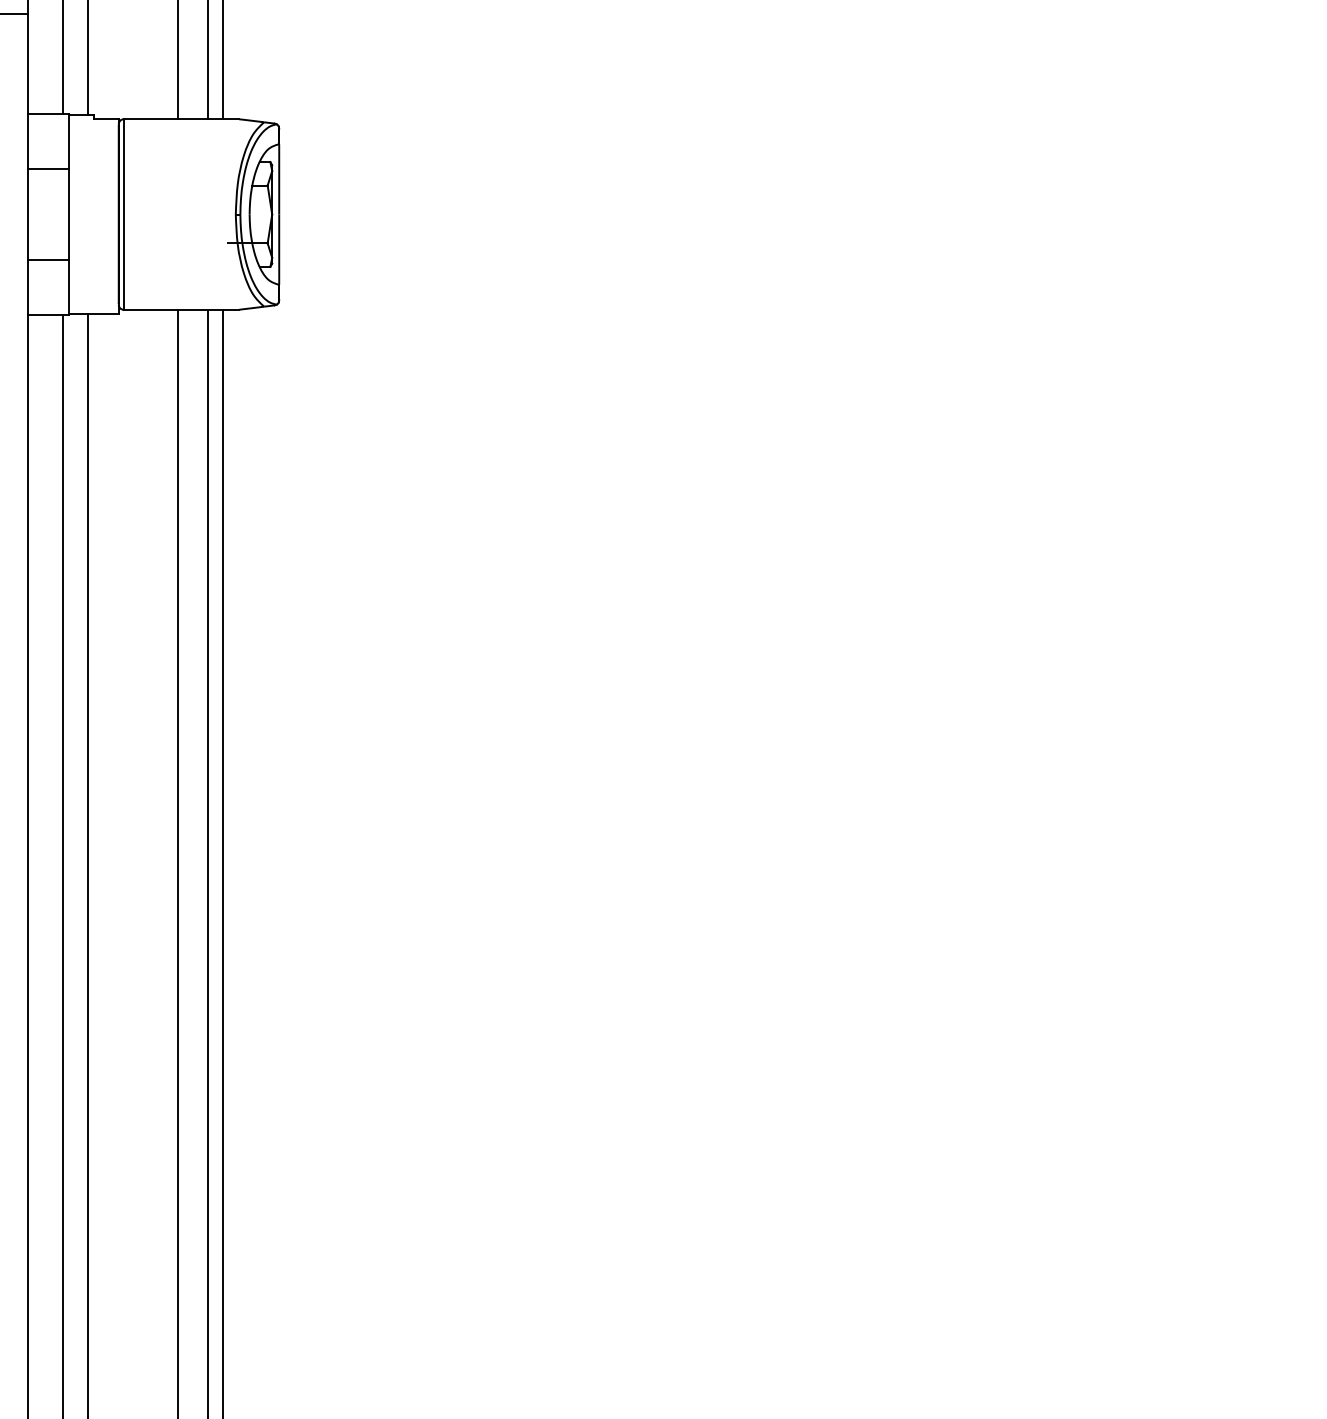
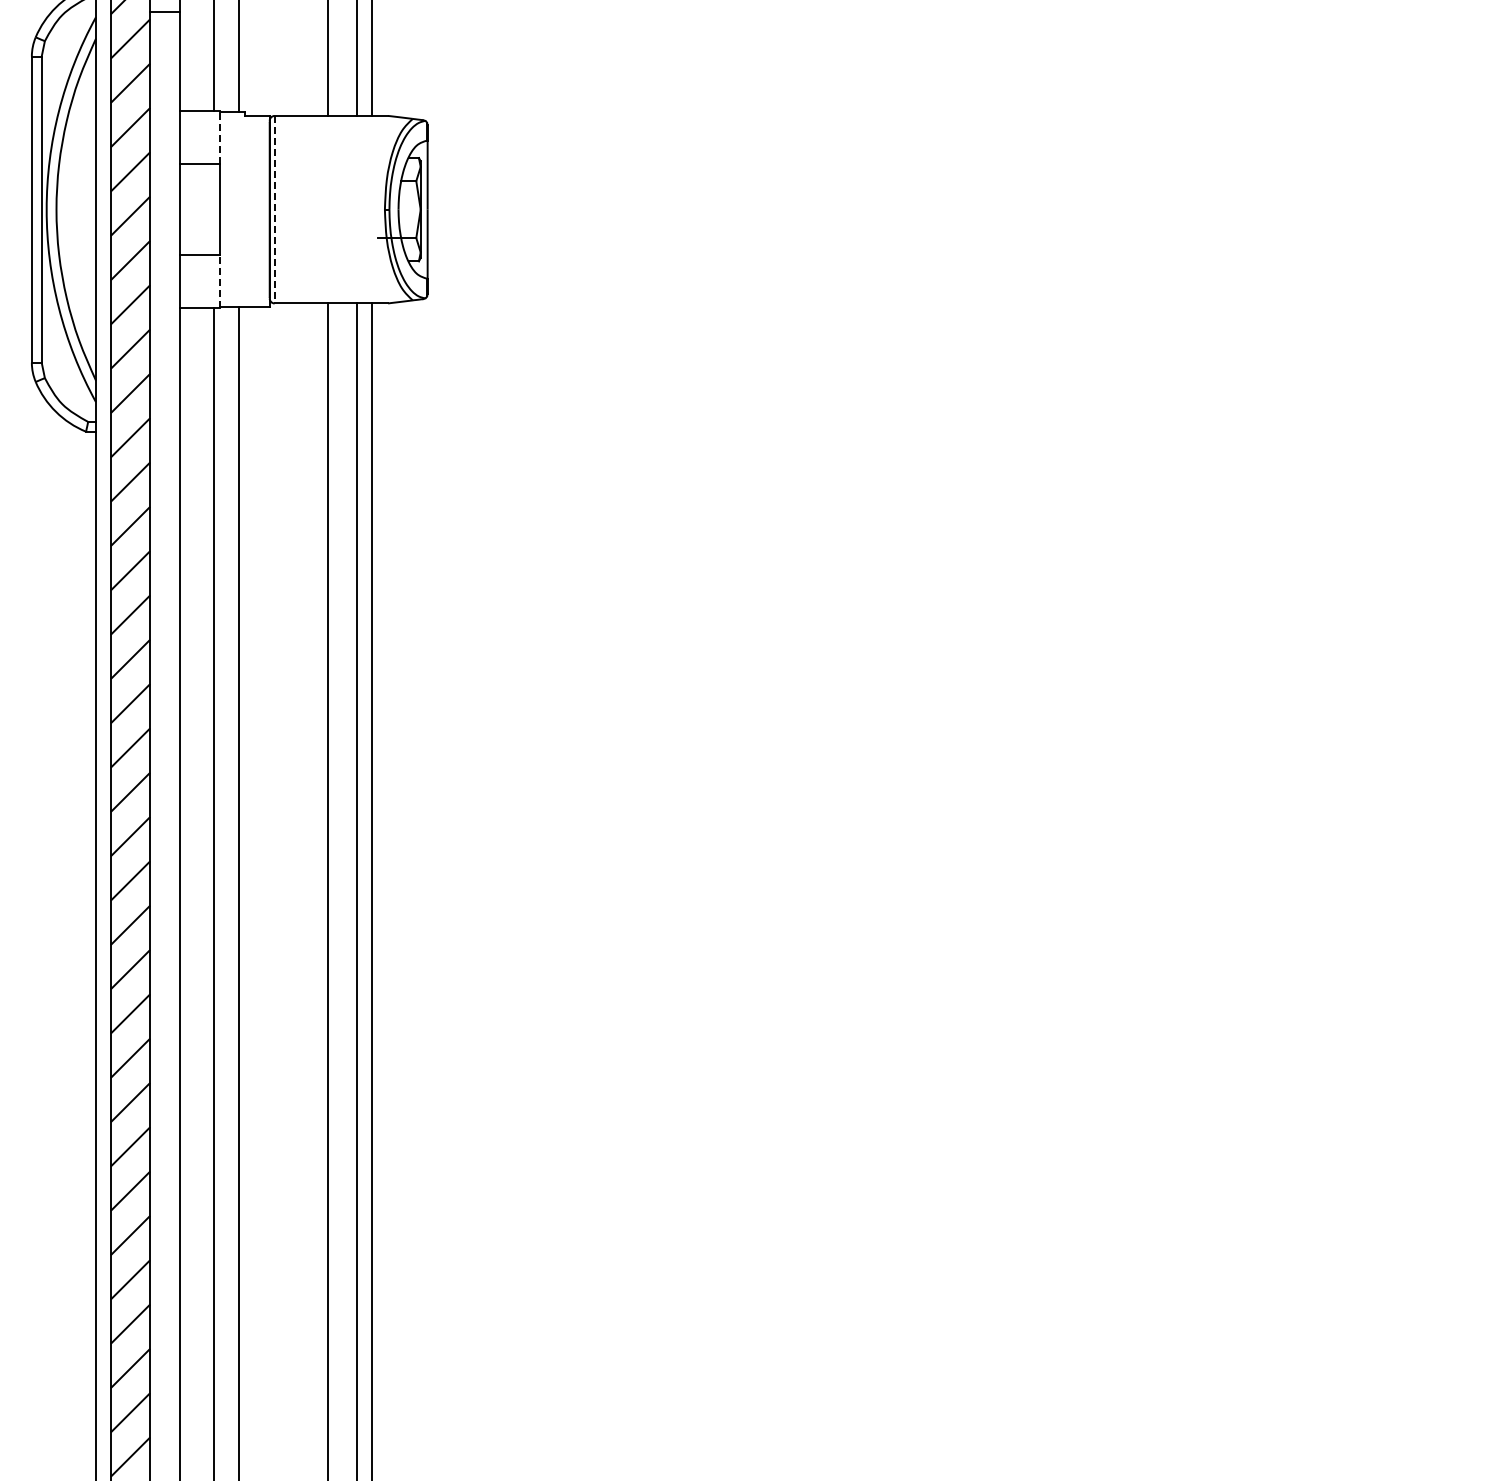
line: (68, 141) -> (220, 137), solid -> dashed
line: (123, 214) -> (274, 209), solid -> dashed
line: (68, 287) -> (220, 281), solid -> dashed

